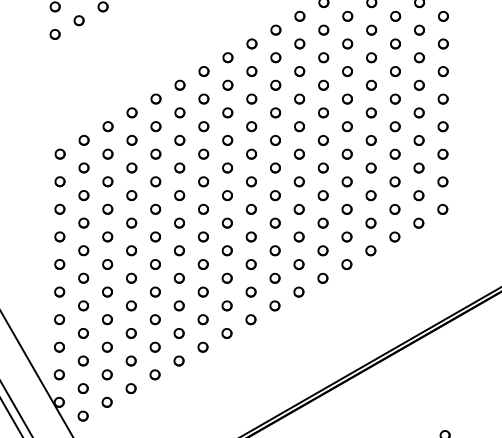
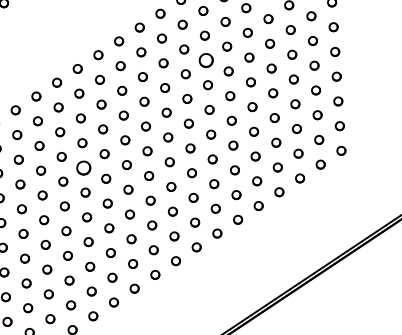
part: (299, 98) -> (206, 59), size x1.6
part: (155, 208) -> (83, 167), size x1.6

